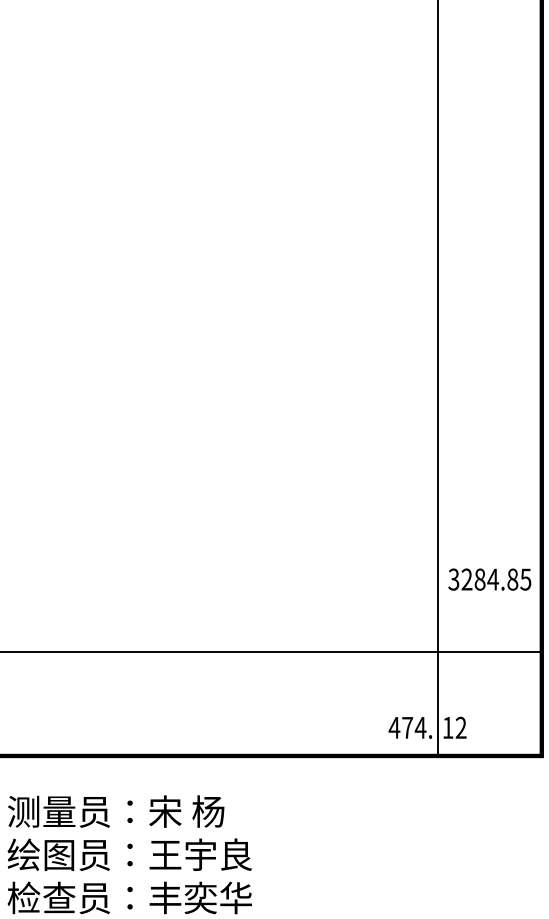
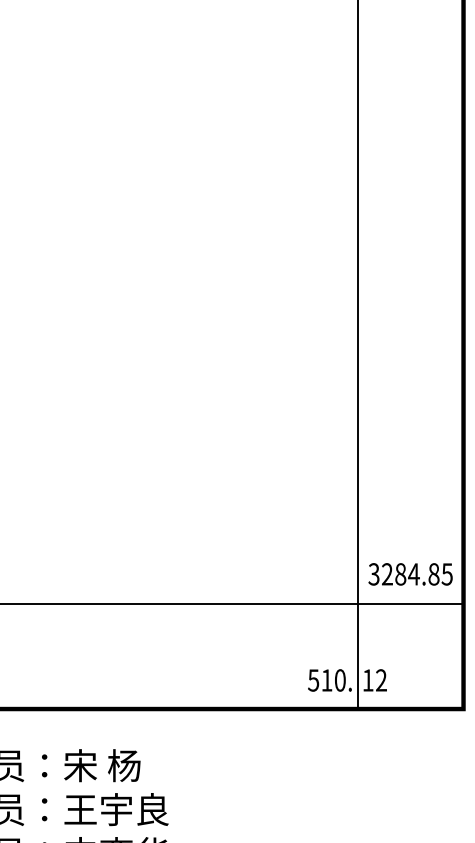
text: (489, 579) -> (410, 574), moved
text: (407, 727) -> (326, 680), 474. -> 510.

